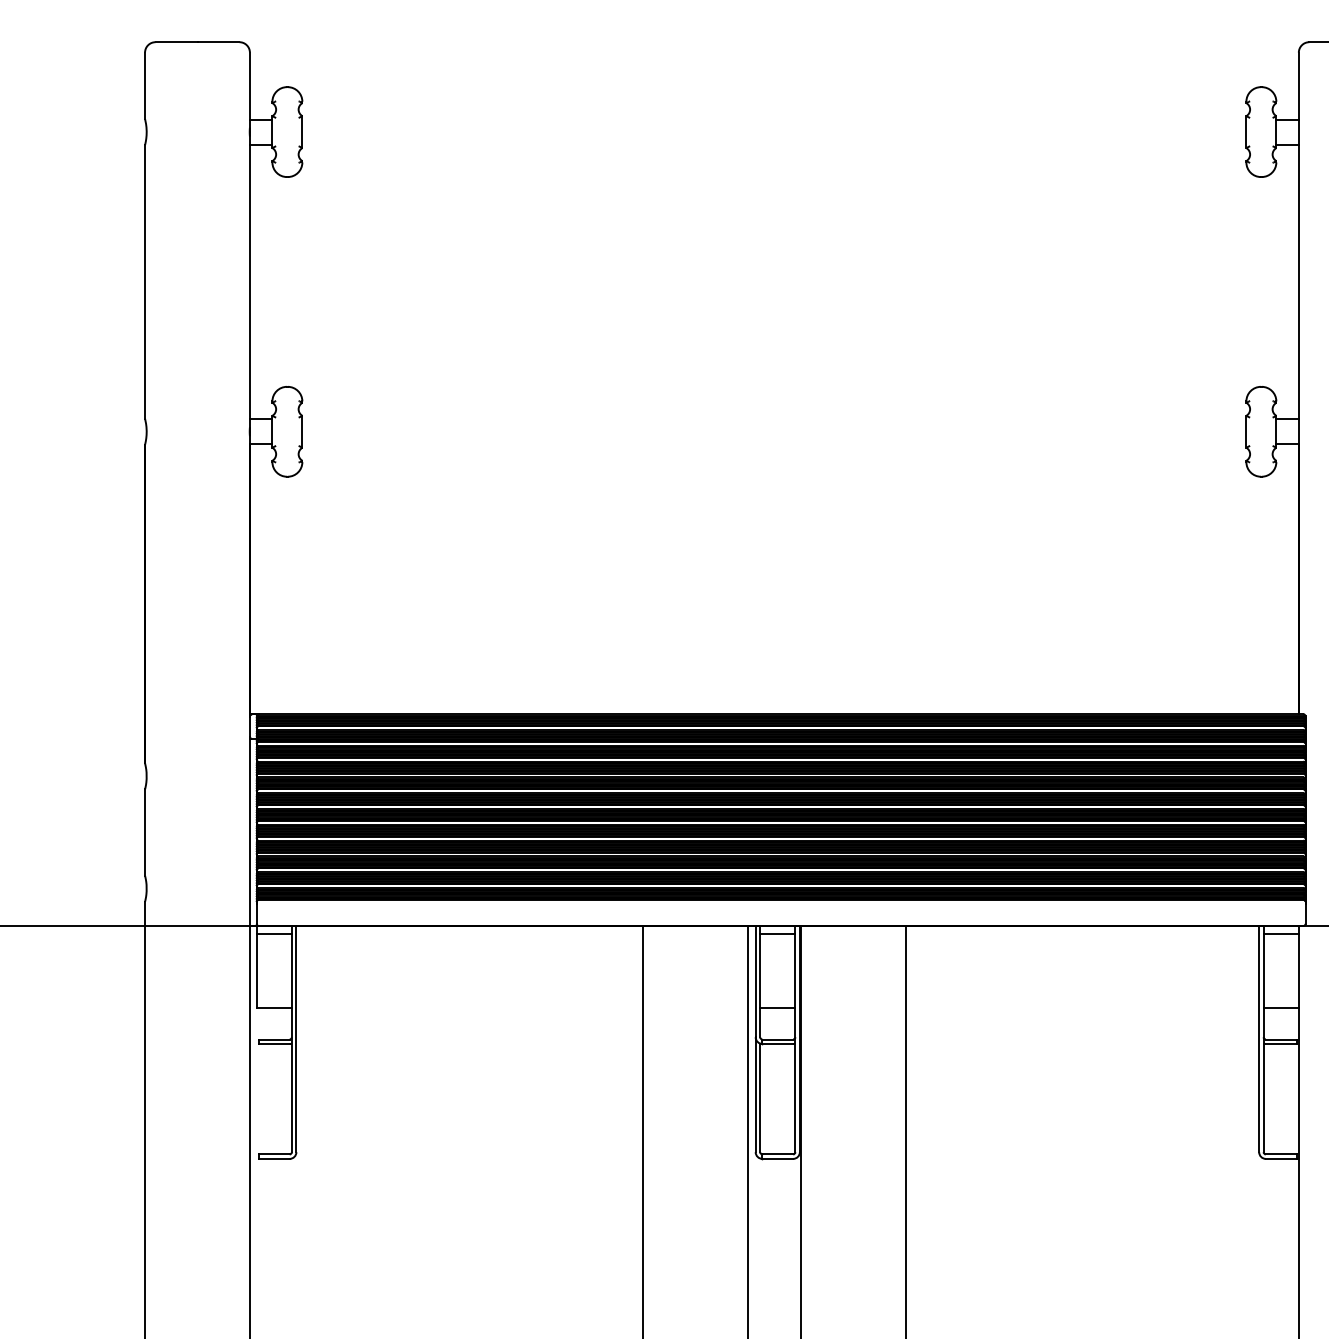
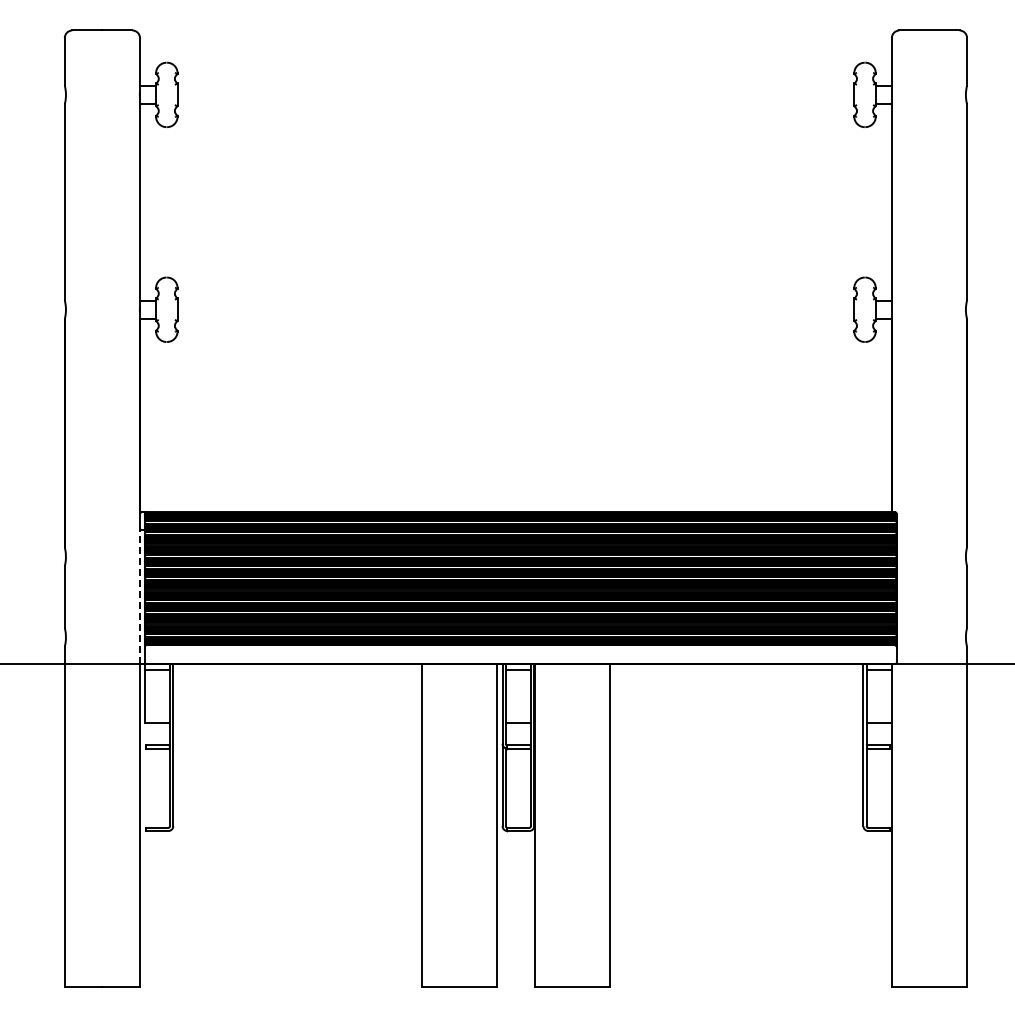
line: (250, 831) -> (140, 596), solid -> dashed

